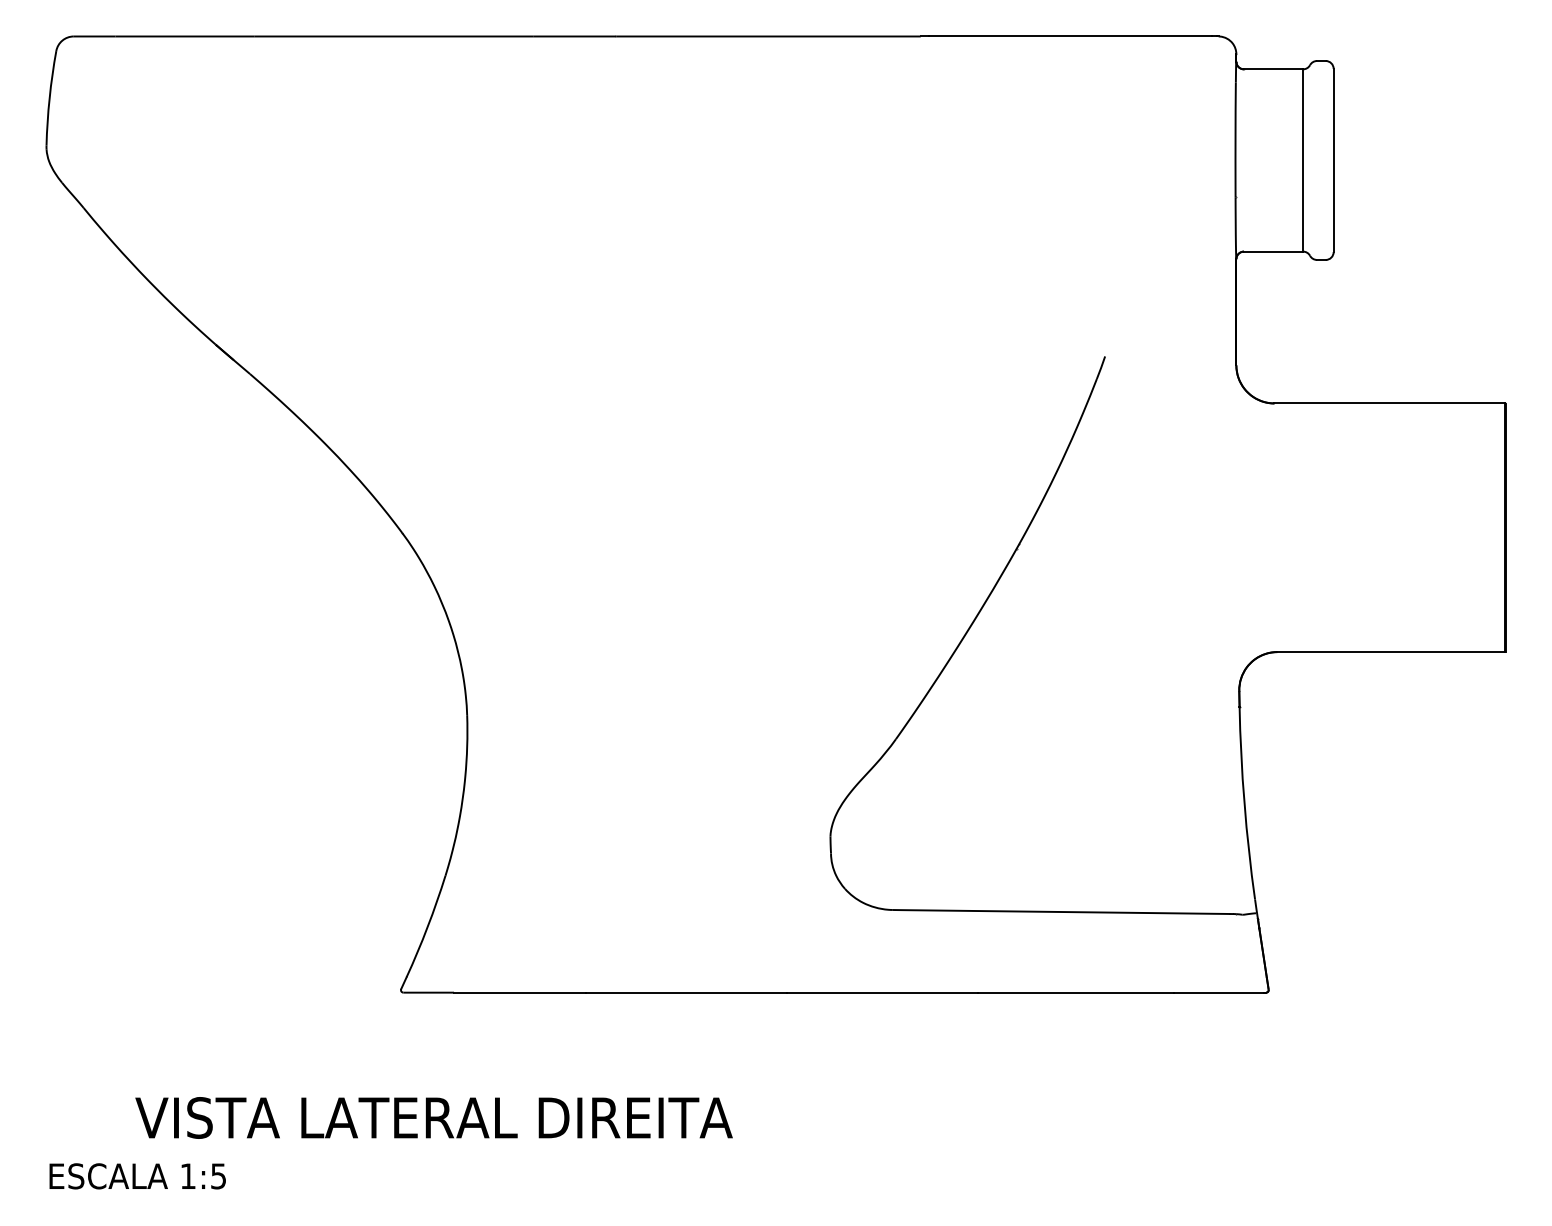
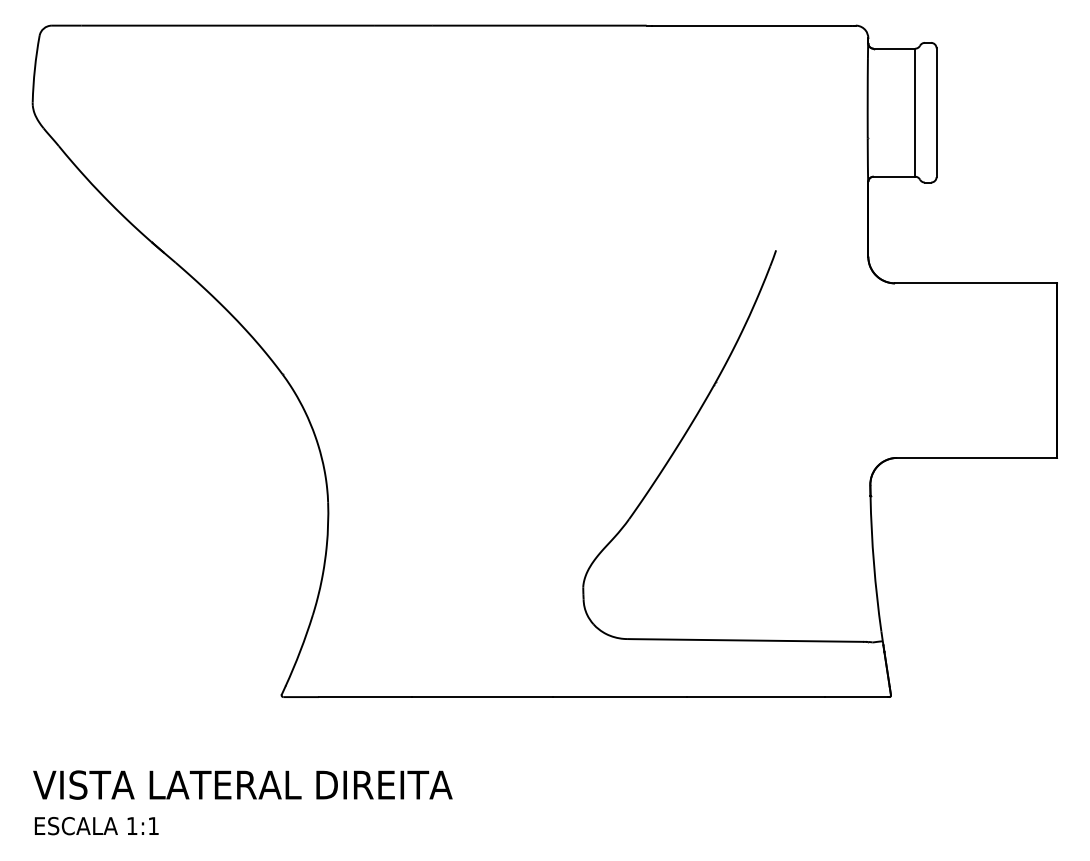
text: (433, 1117) -> (242, 784), moved
text: (218, 1176) -> (153, 826), 1:5 -> 1:1

